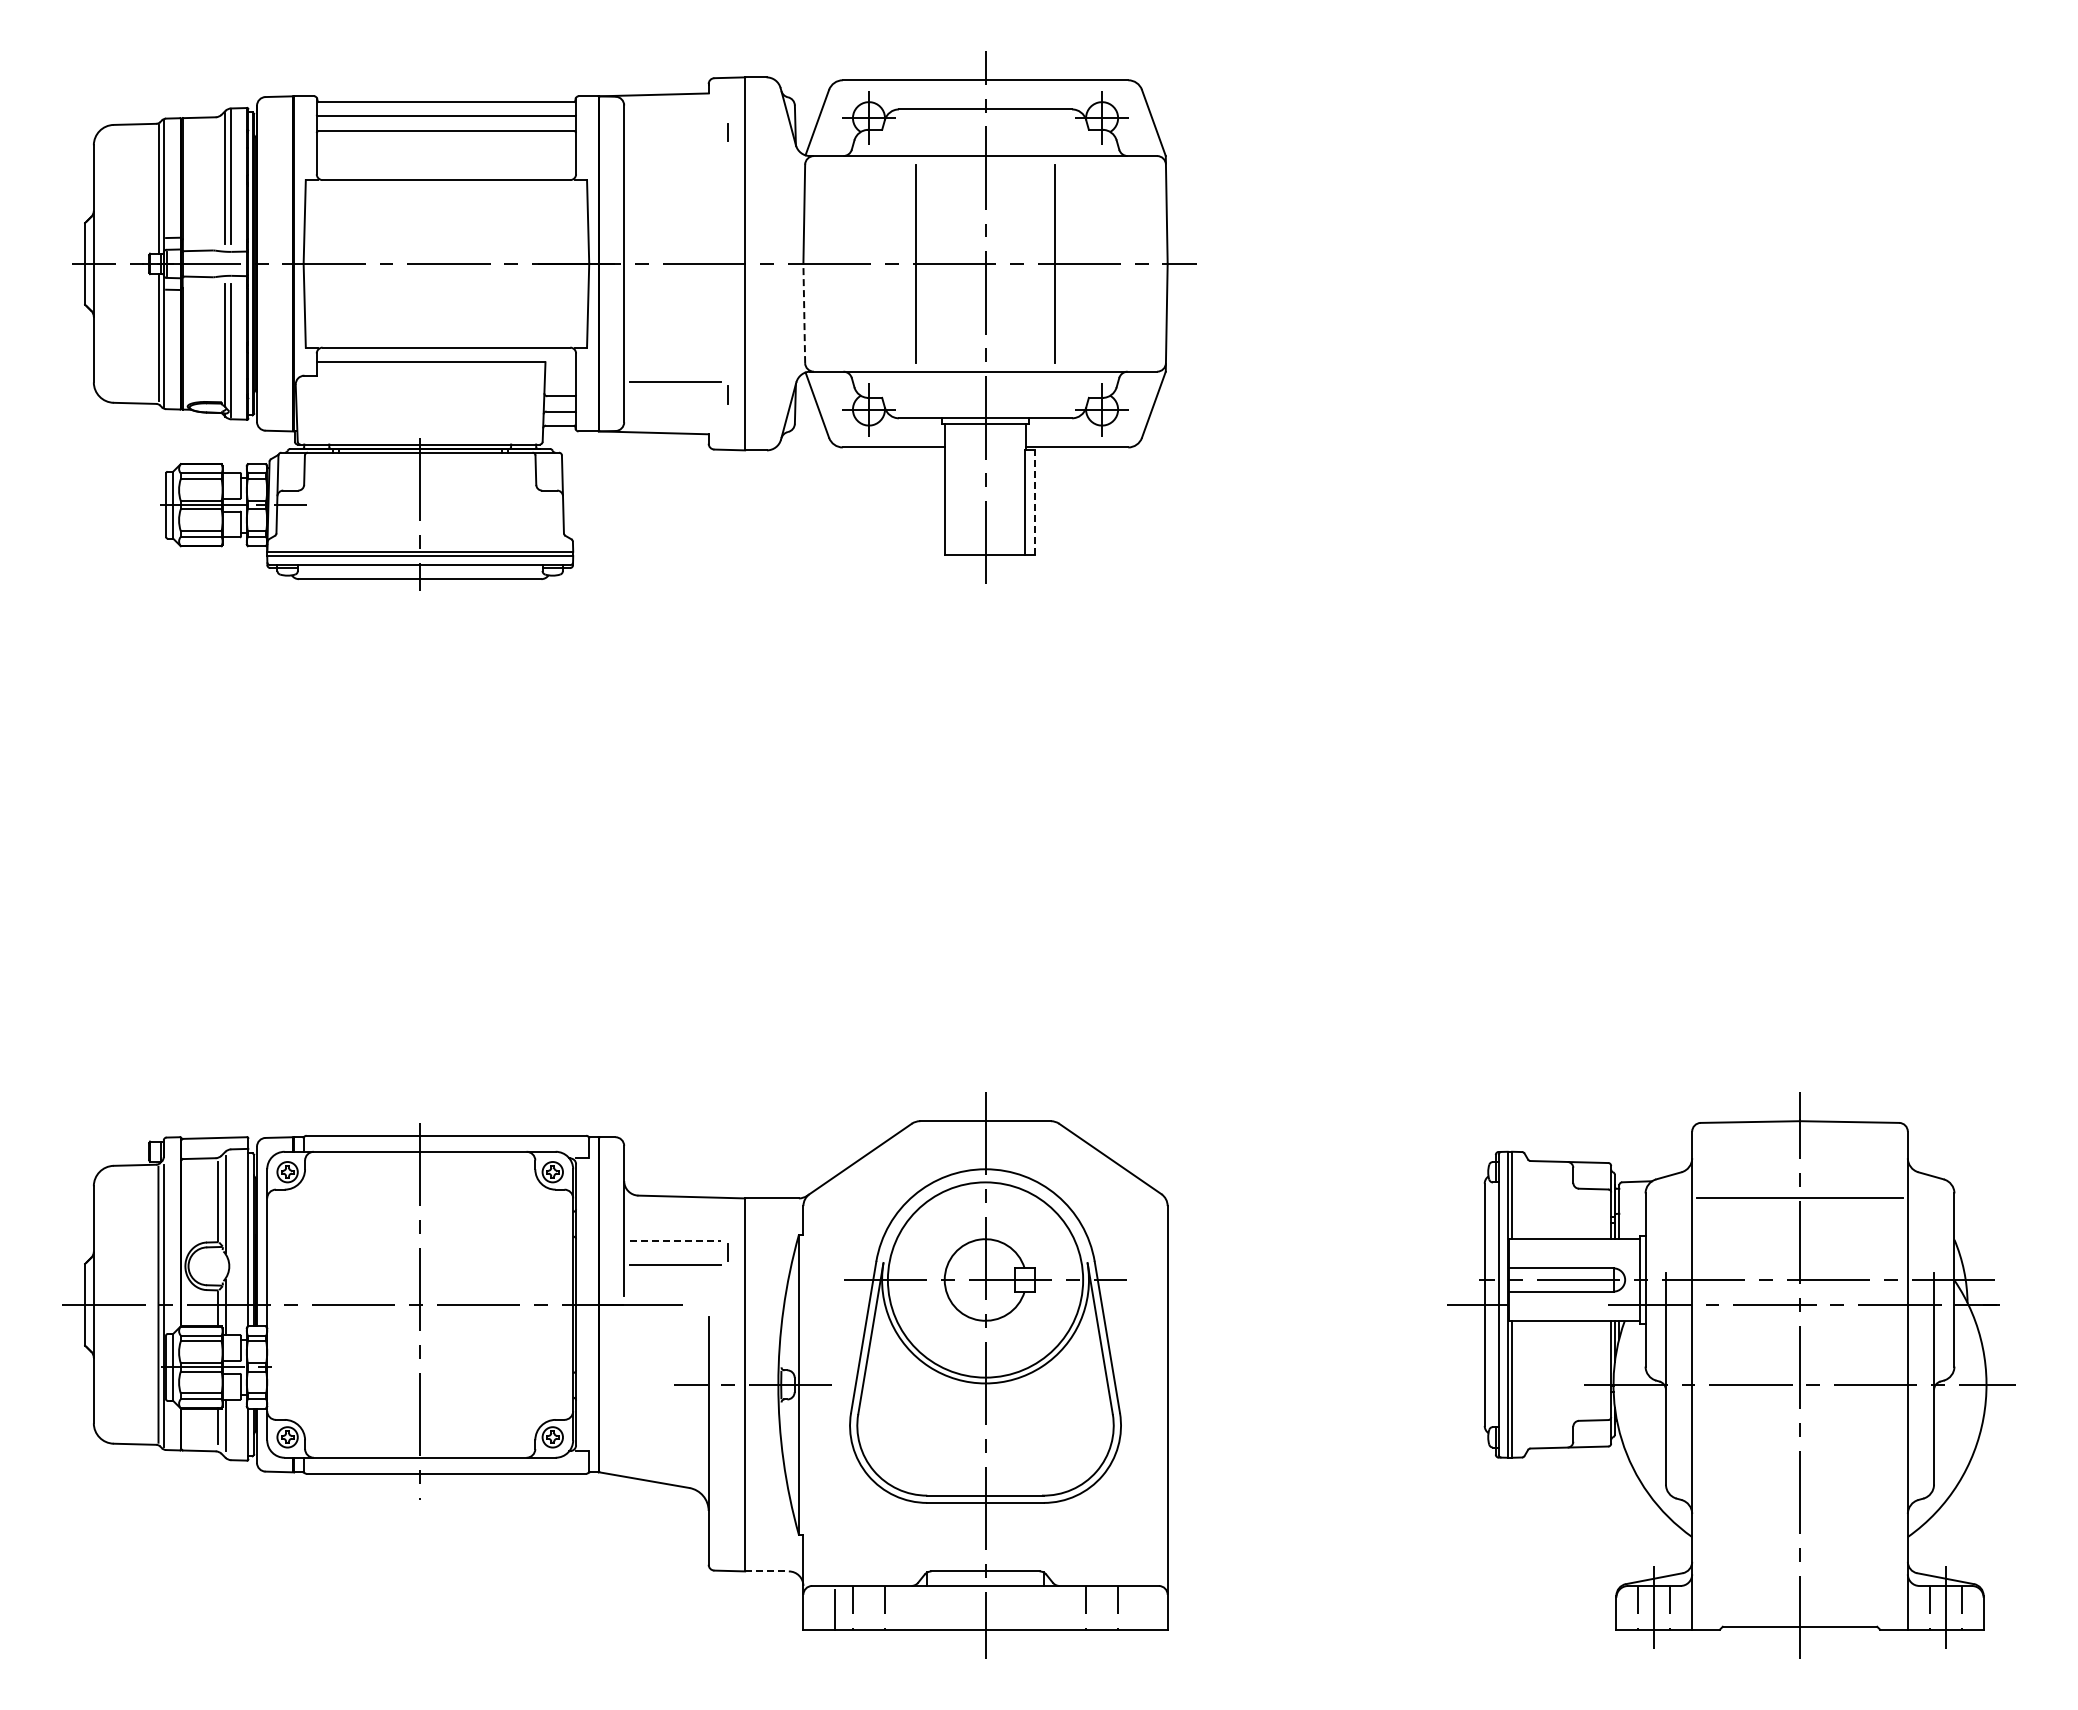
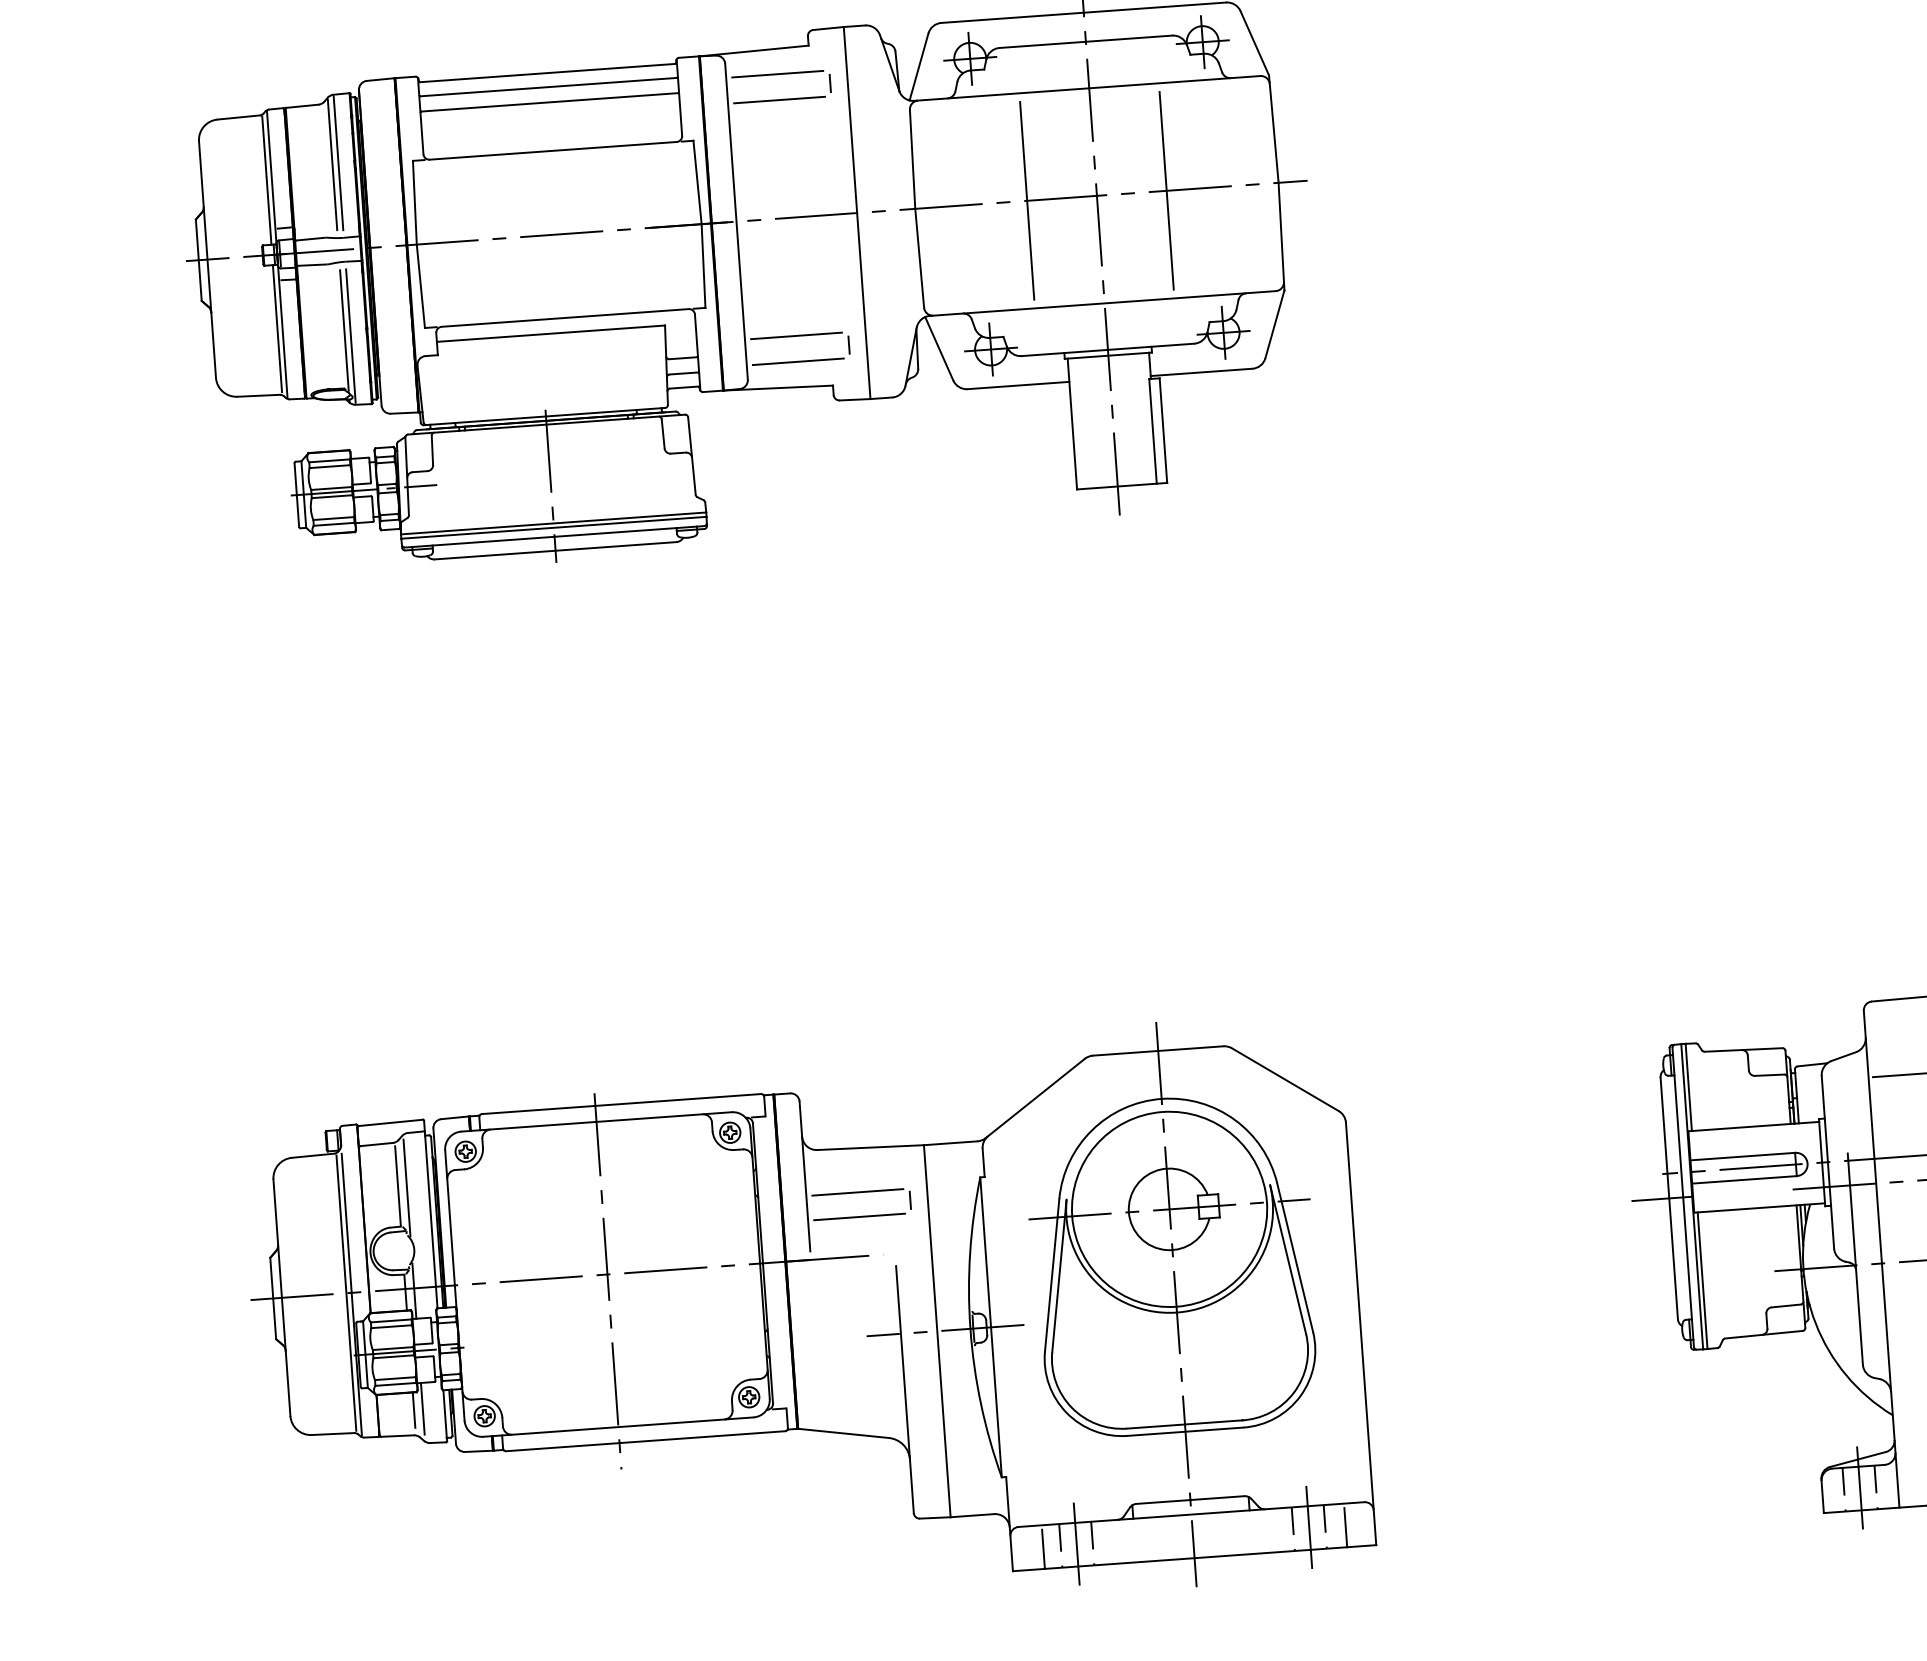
line: (675, 119) -> (777, 74), added
line: (675, 145) -> (779, 99), added
line: (804, 313) -> (919, 258), dashed -> solid
line: (675, 408) -> (798, 362), added
line: (1035, 502) -> (1163, 430), dashed -> solid
line: (675, 1240) -> (857, 1192), dashed -> solid
line: (766, 1571) -> (971, 1515), dashed -> solid
line: (868, 1607) -> (1076, 1544), added
line: (1102, 1607) -> (1309, 1527), added
line: (1138, 1609) -> (1345, 1527), added

